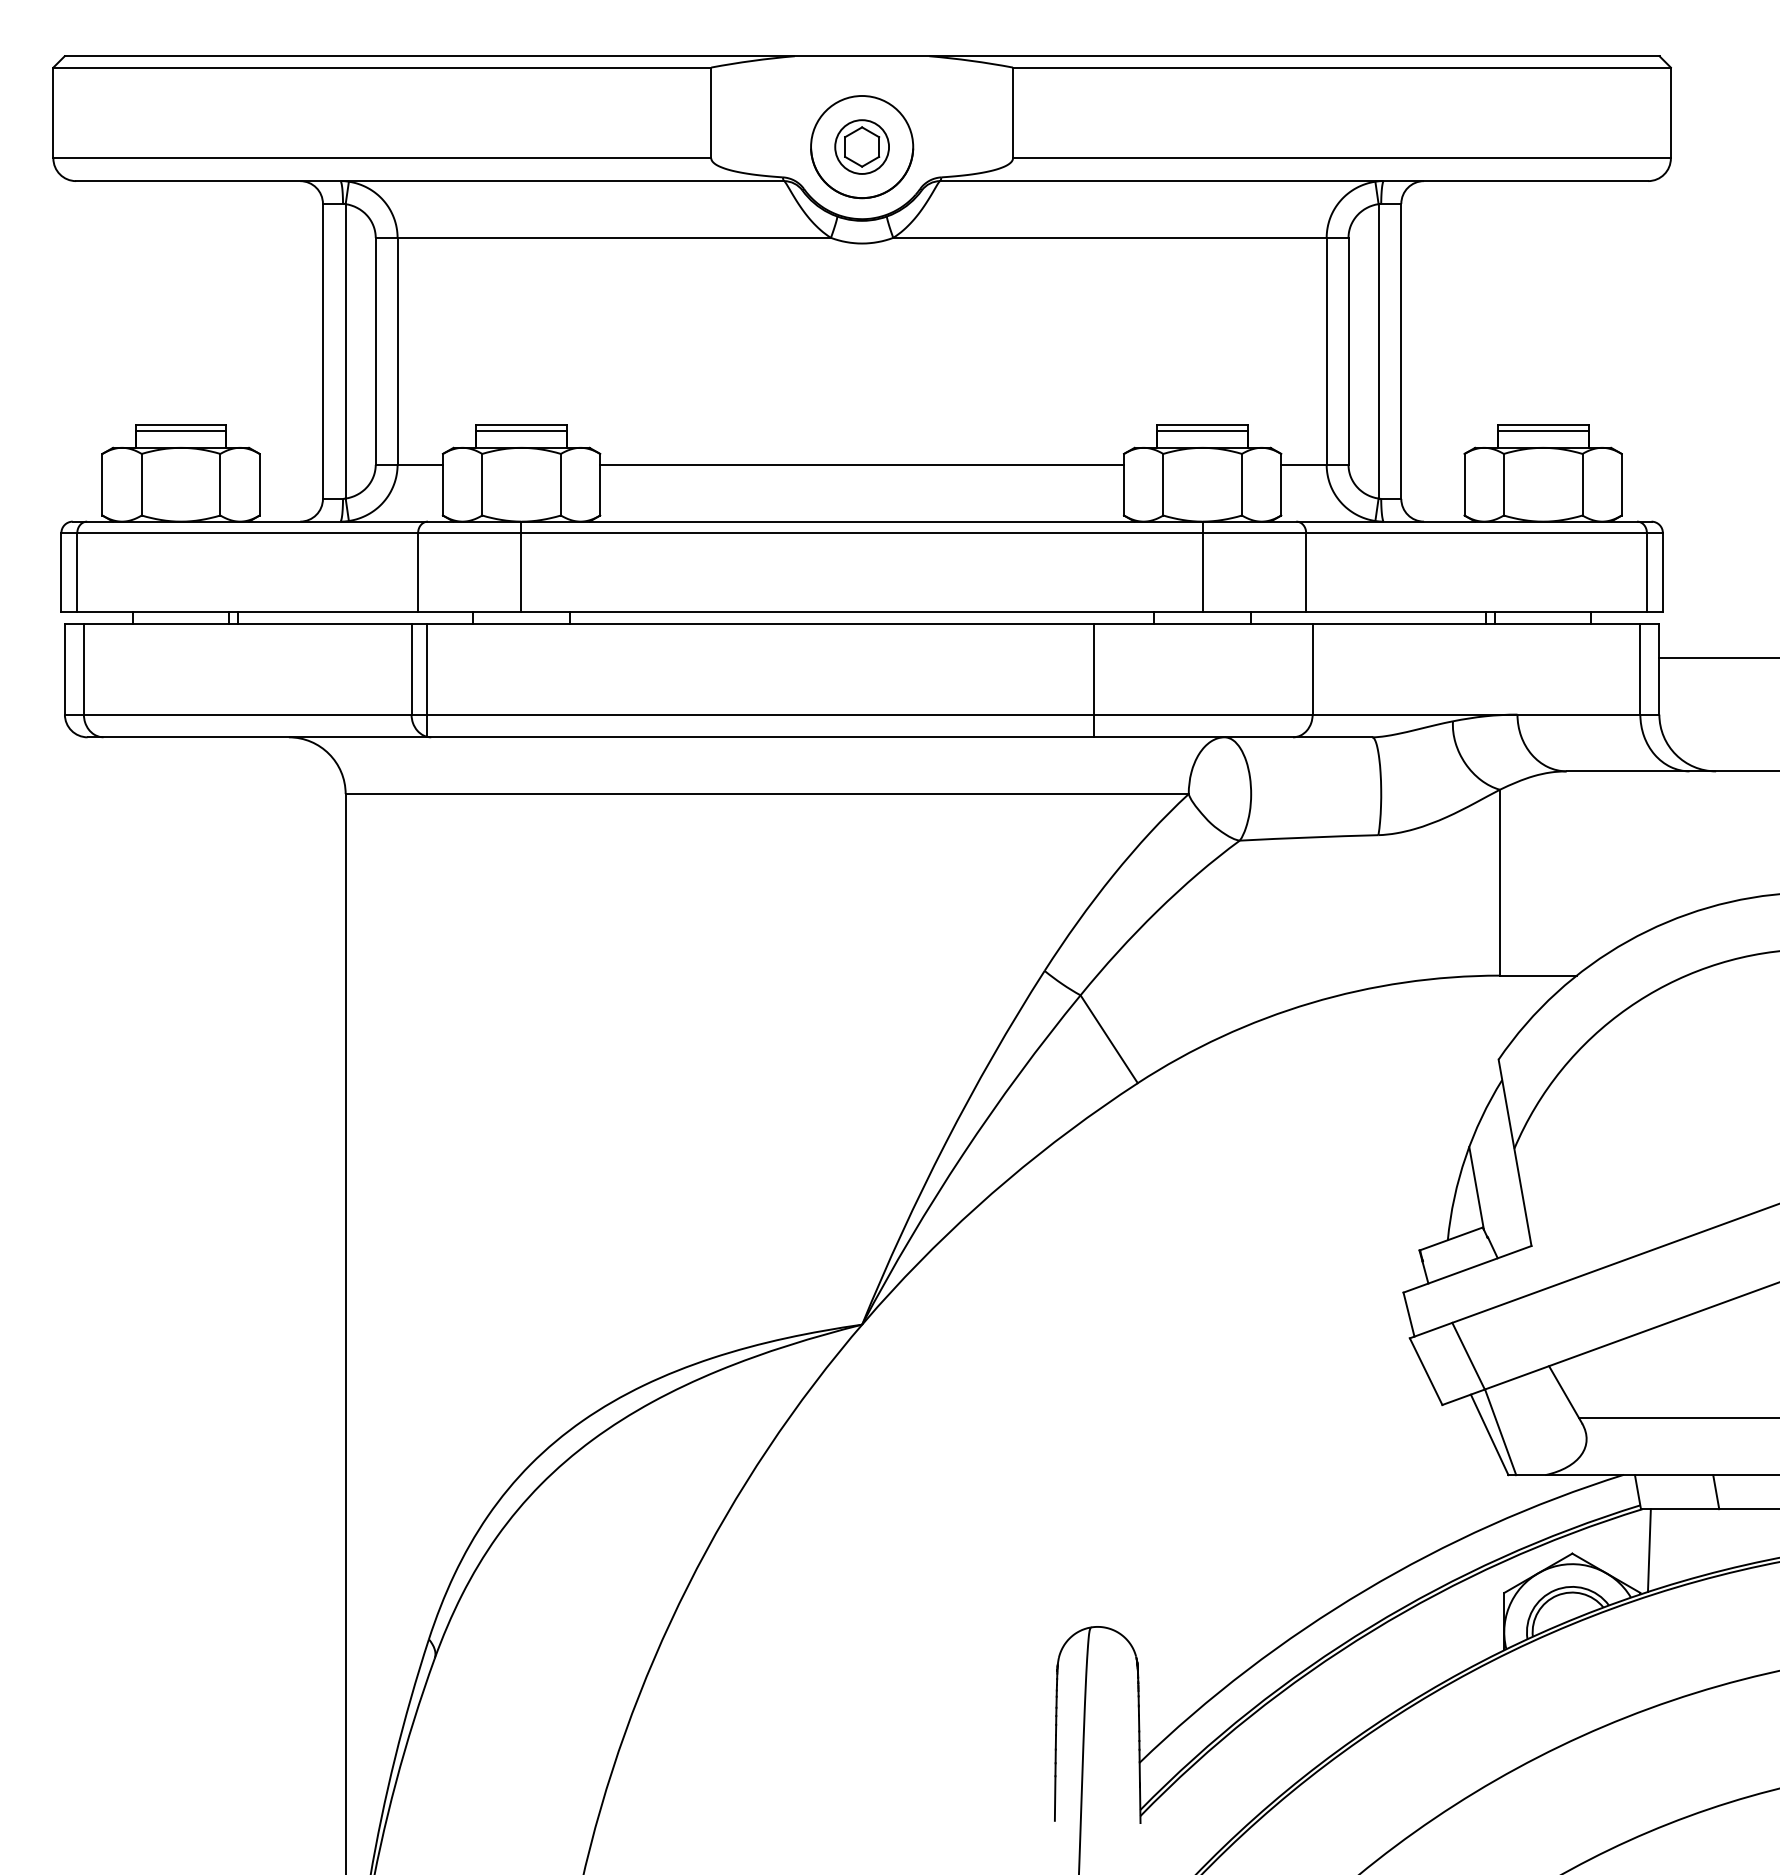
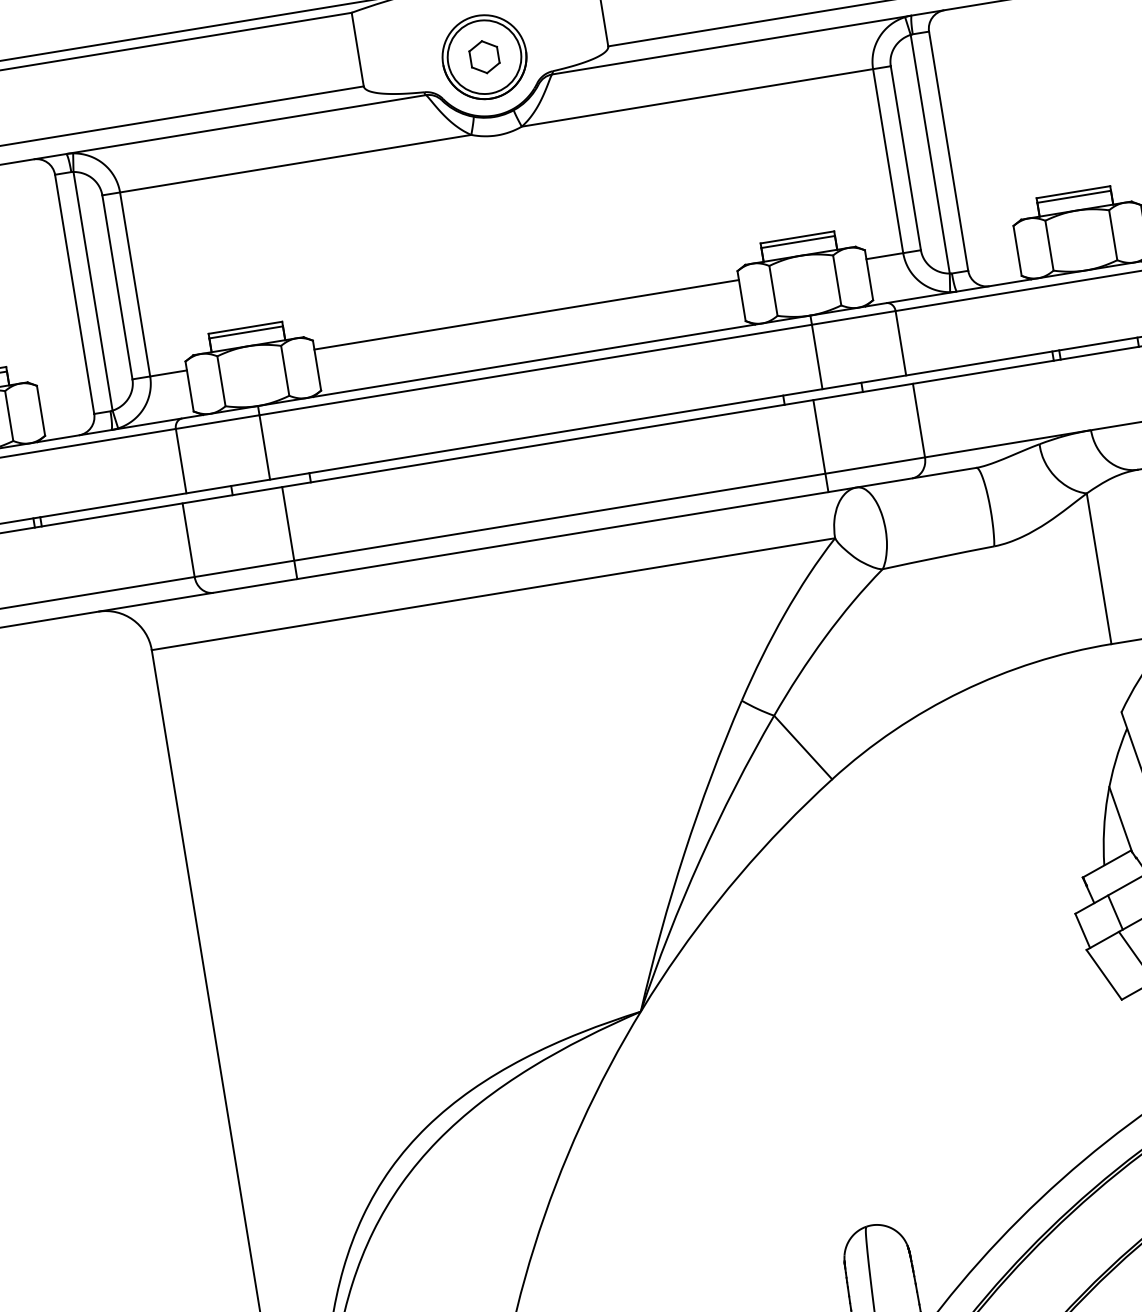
circle: (861, 146) -> (483, 56), size x1.67
line: (427, 680) -> (289, 533), moved
line: (1093, 680) -> (820, 446), moved
line: (1451, 1299) -> (1115, 913), added

